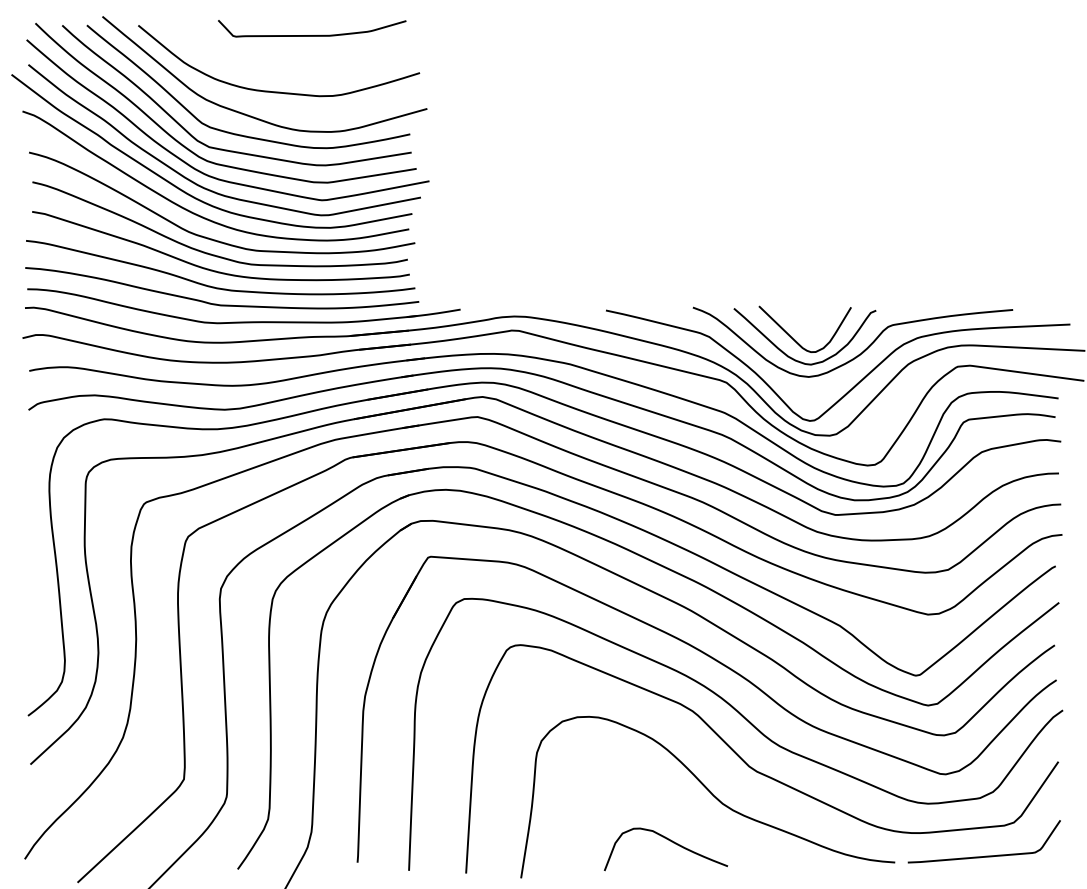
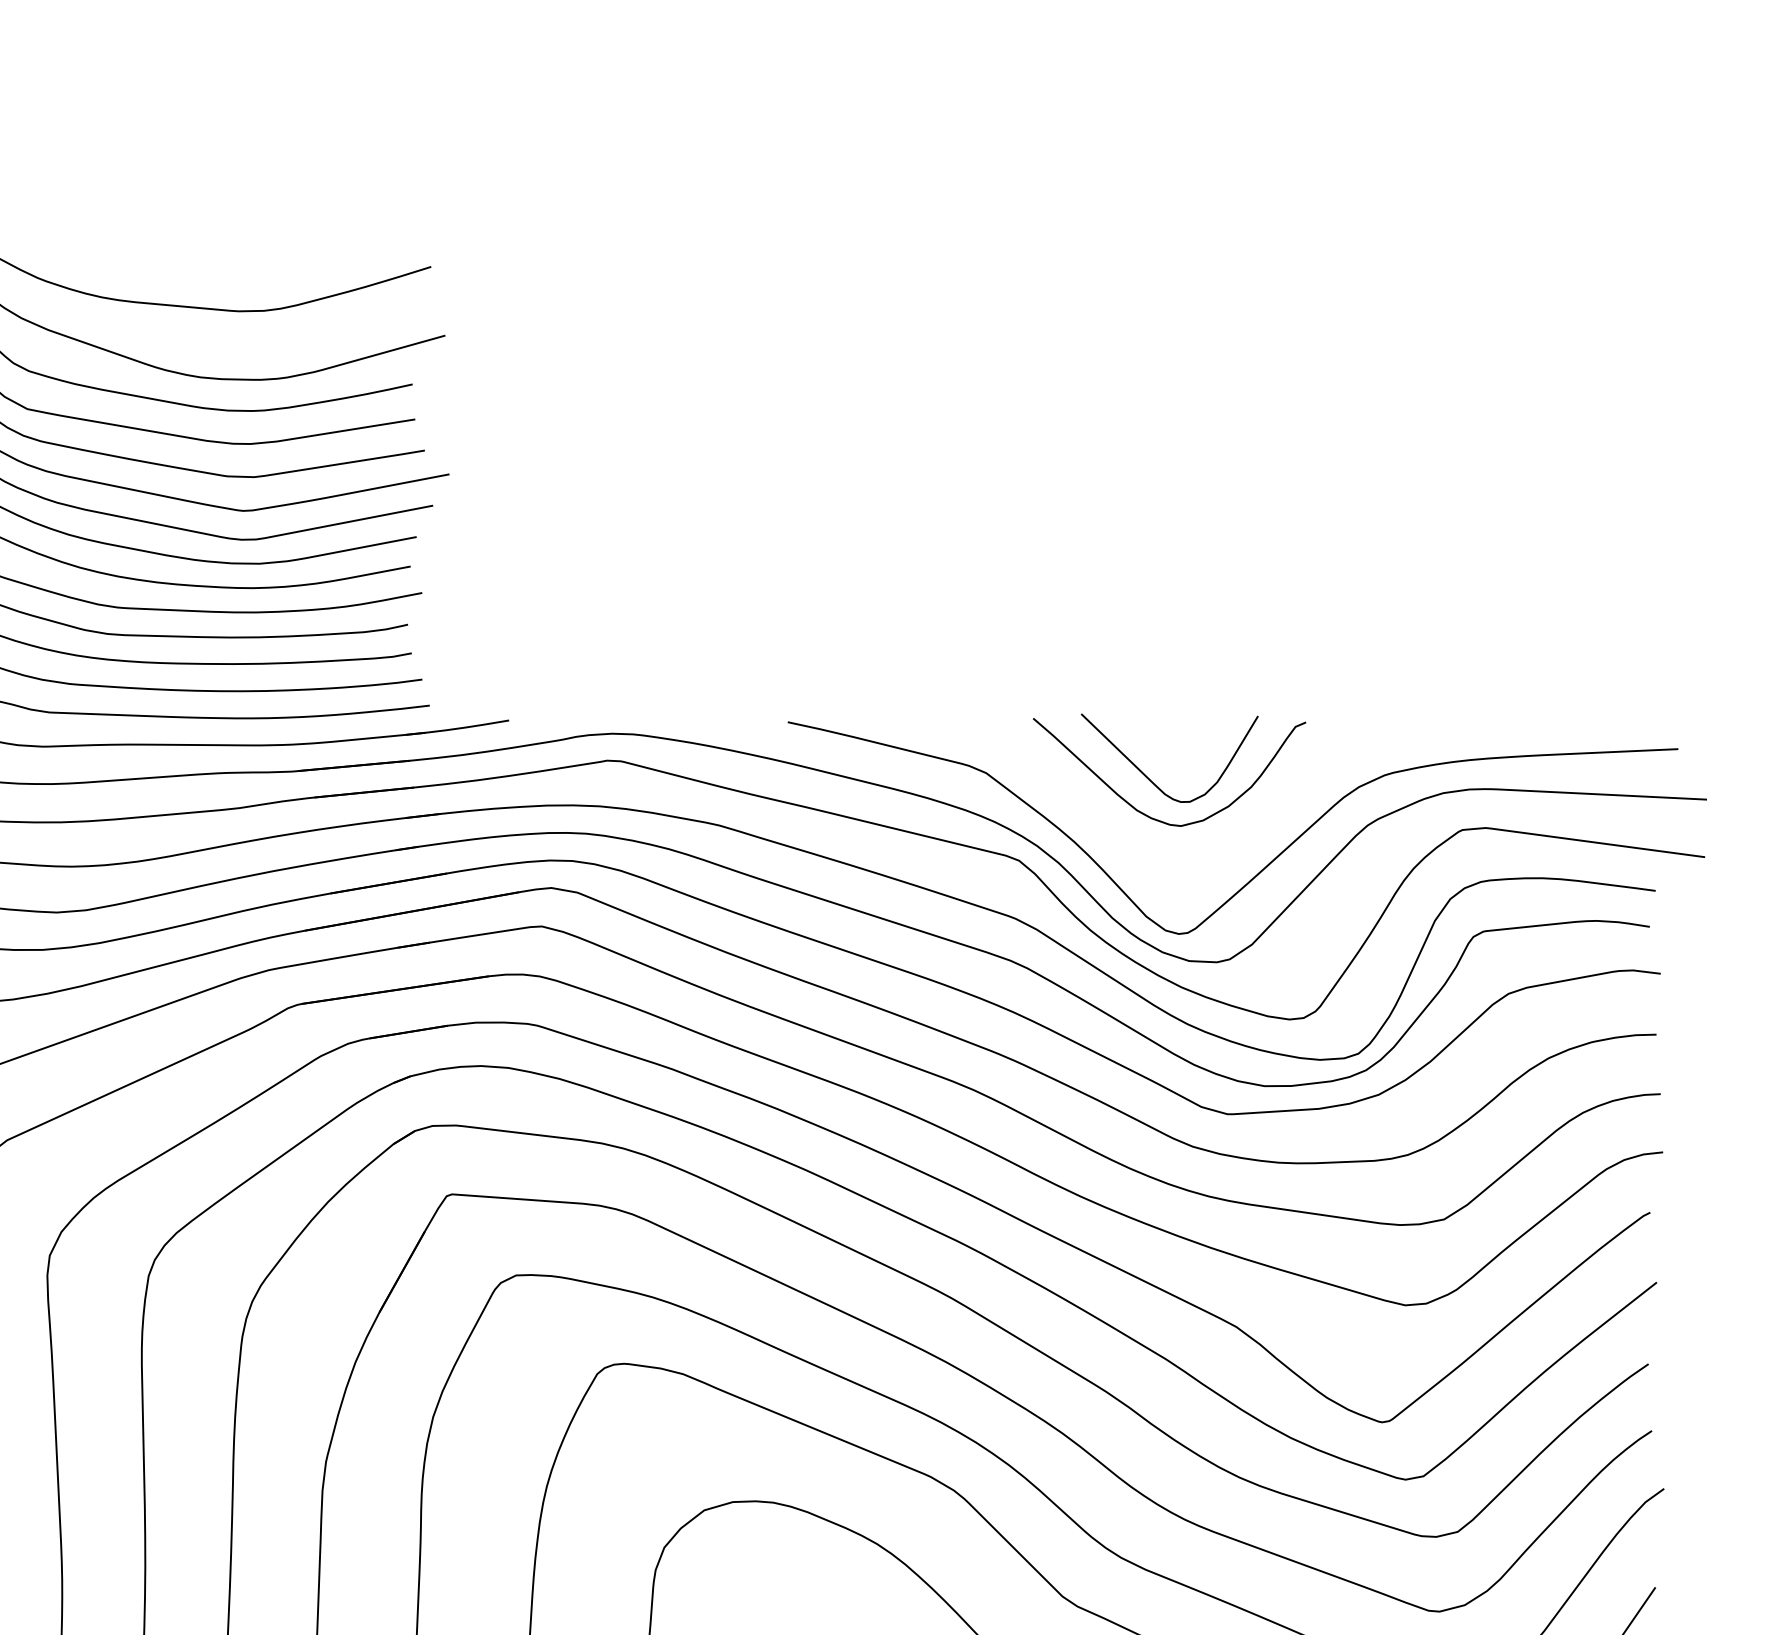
curve: (312, 35) -> (225, 194), removed
curve: (859, 353) -> (1273, 804), removed

